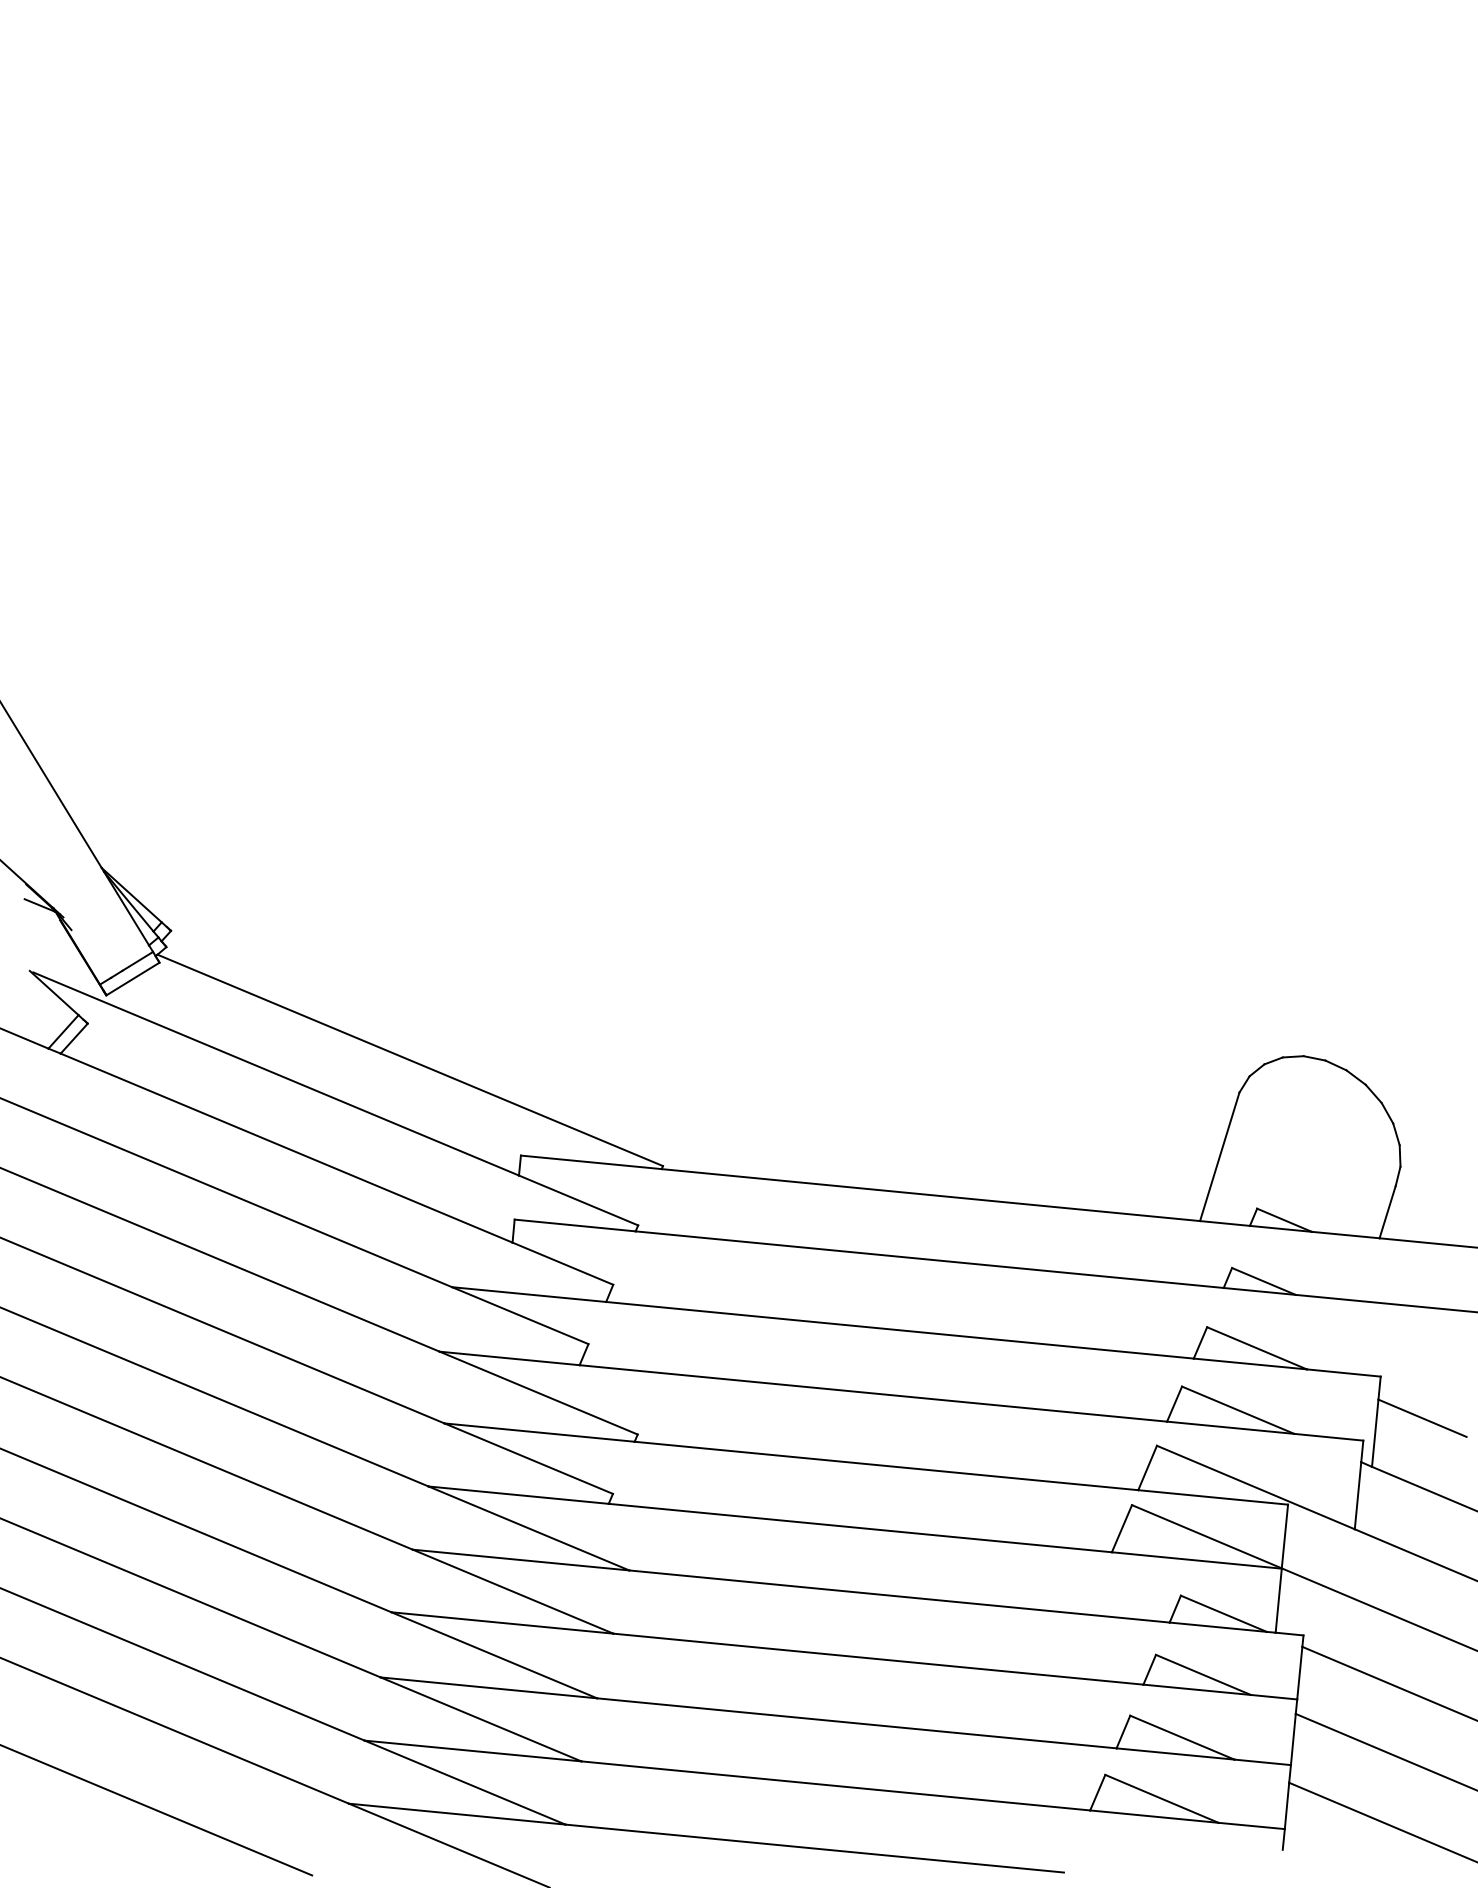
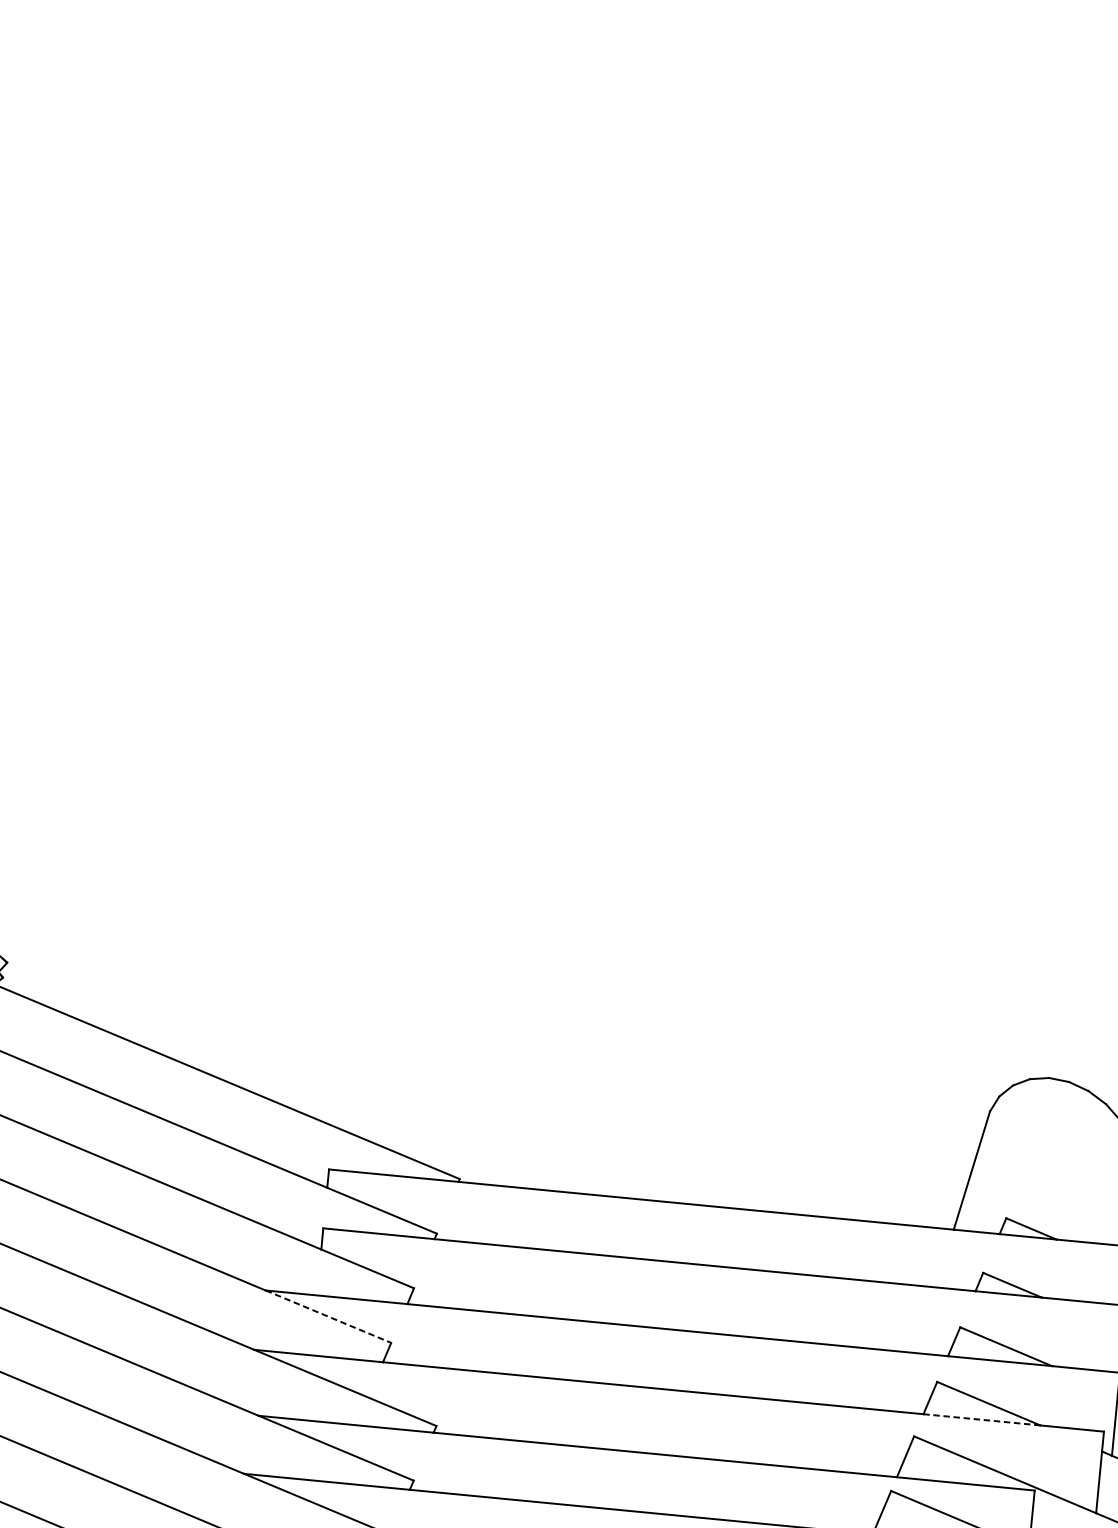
line: (520, 1315) -> (328, 1316), solid -> dashed
line: (1230, 1427) -> (981, 1419), solid -> dashed

